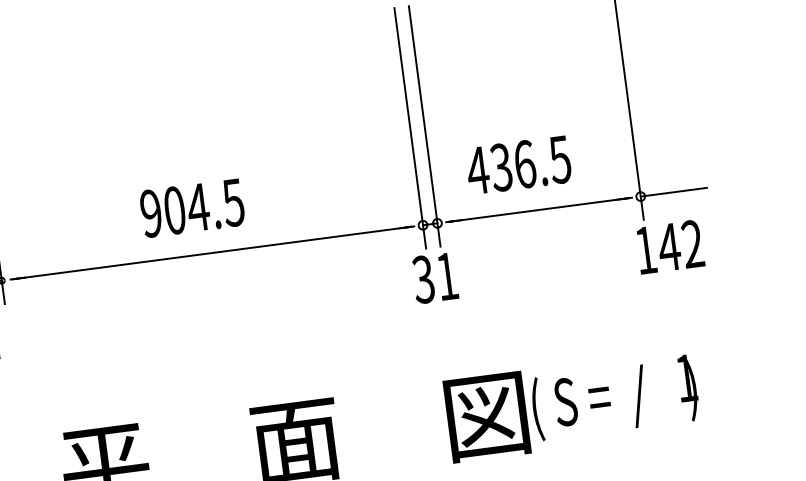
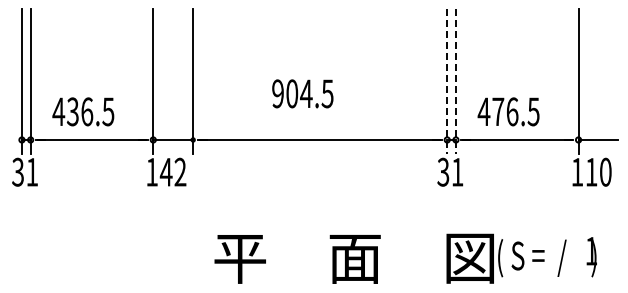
line: (423, 126) -> (455, 81), solid -> dashed
line: (410, 128) -> (447, 81), solid -> dashed
text: (501, 166) -> (498, 111), 436.5 -> 476.5
text: (191, 207) -> (302, 93), moved
text: (680, 244) -> (598, 171), 142 -> 110

